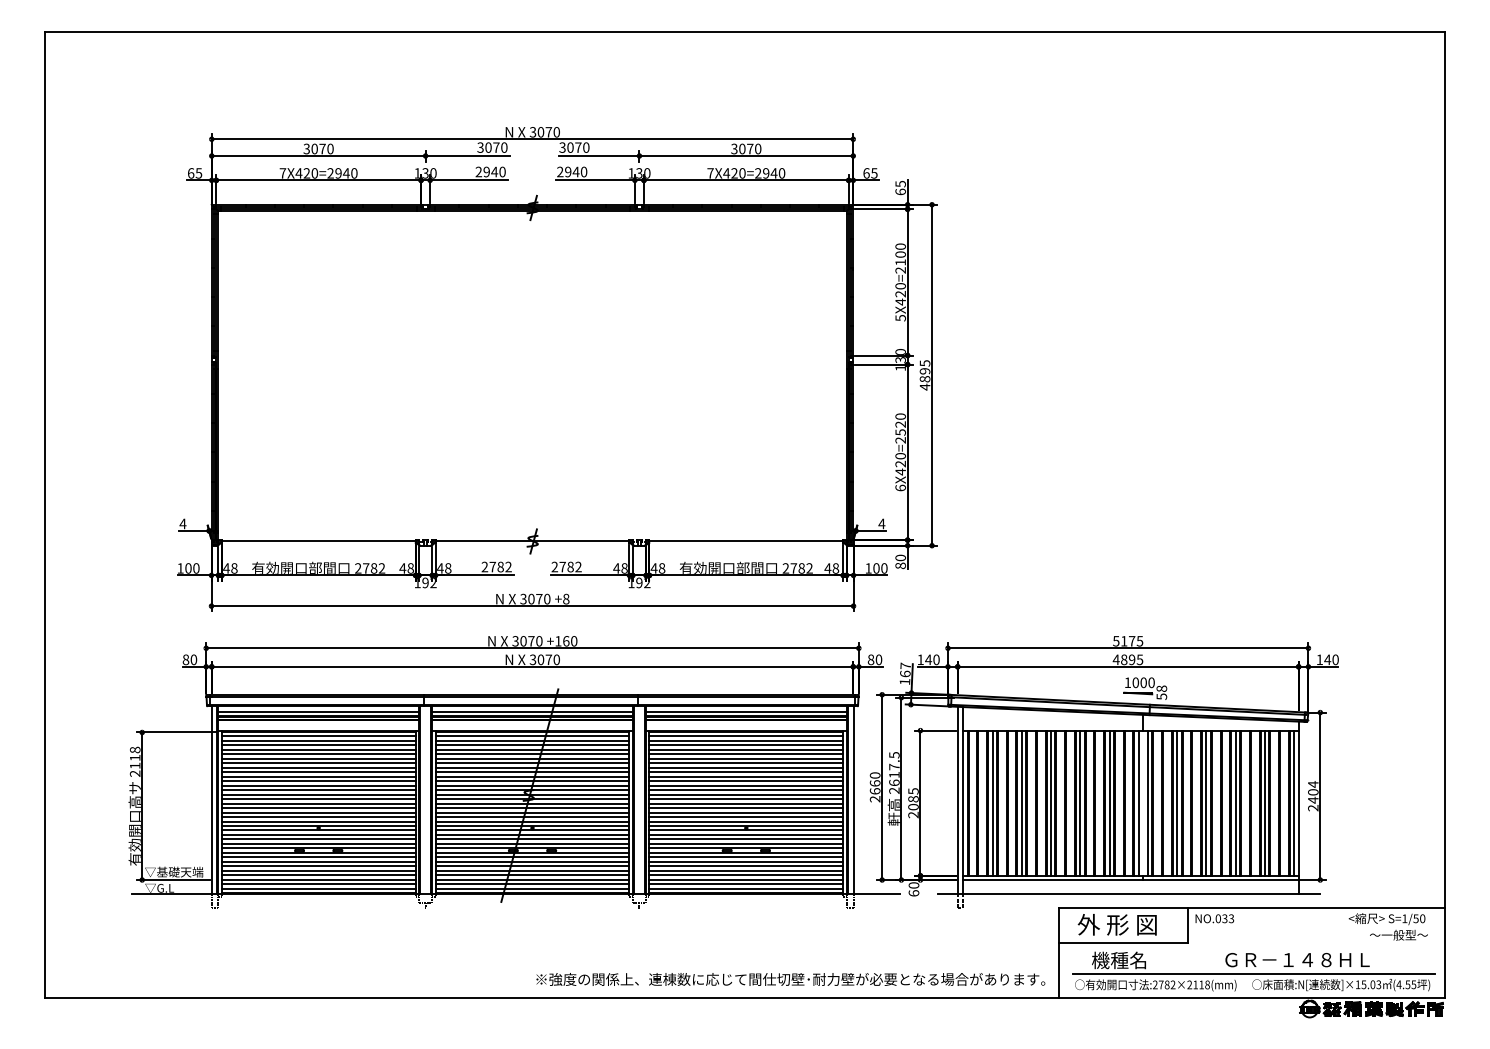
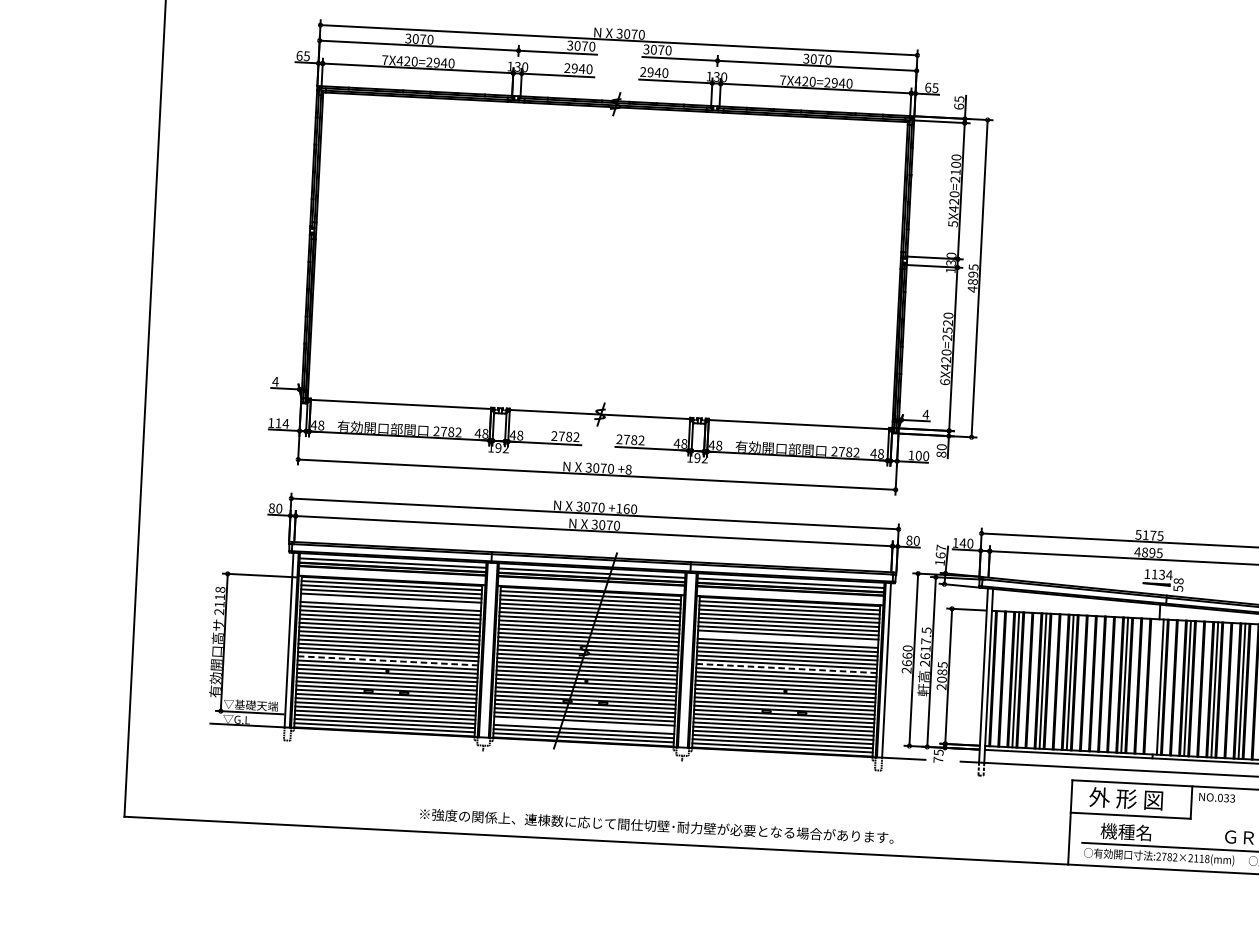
text: (192, 568) -> (282, 423), 100 -> 114
text: (1143, 682) -> (1161, 574), 1000 -> 1134
line: (318, 754) -> (390, 602), removed
line: (746, 772) -> (788, 639), removed
line: (1080, 802) -> (1097, 683), removed
line: (1138, 802) -> (1151, 685), removed
line: (746, 803) -> (786, 668), solid -> dashed
line: (318, 817) -> (387, 661), solid -> dashed
line: (532, 875) -> (584, 725), removed
text: (913, 889) -> (938, 756), 60 -> 75
text: (790, 979) -> (656, 826), moved

